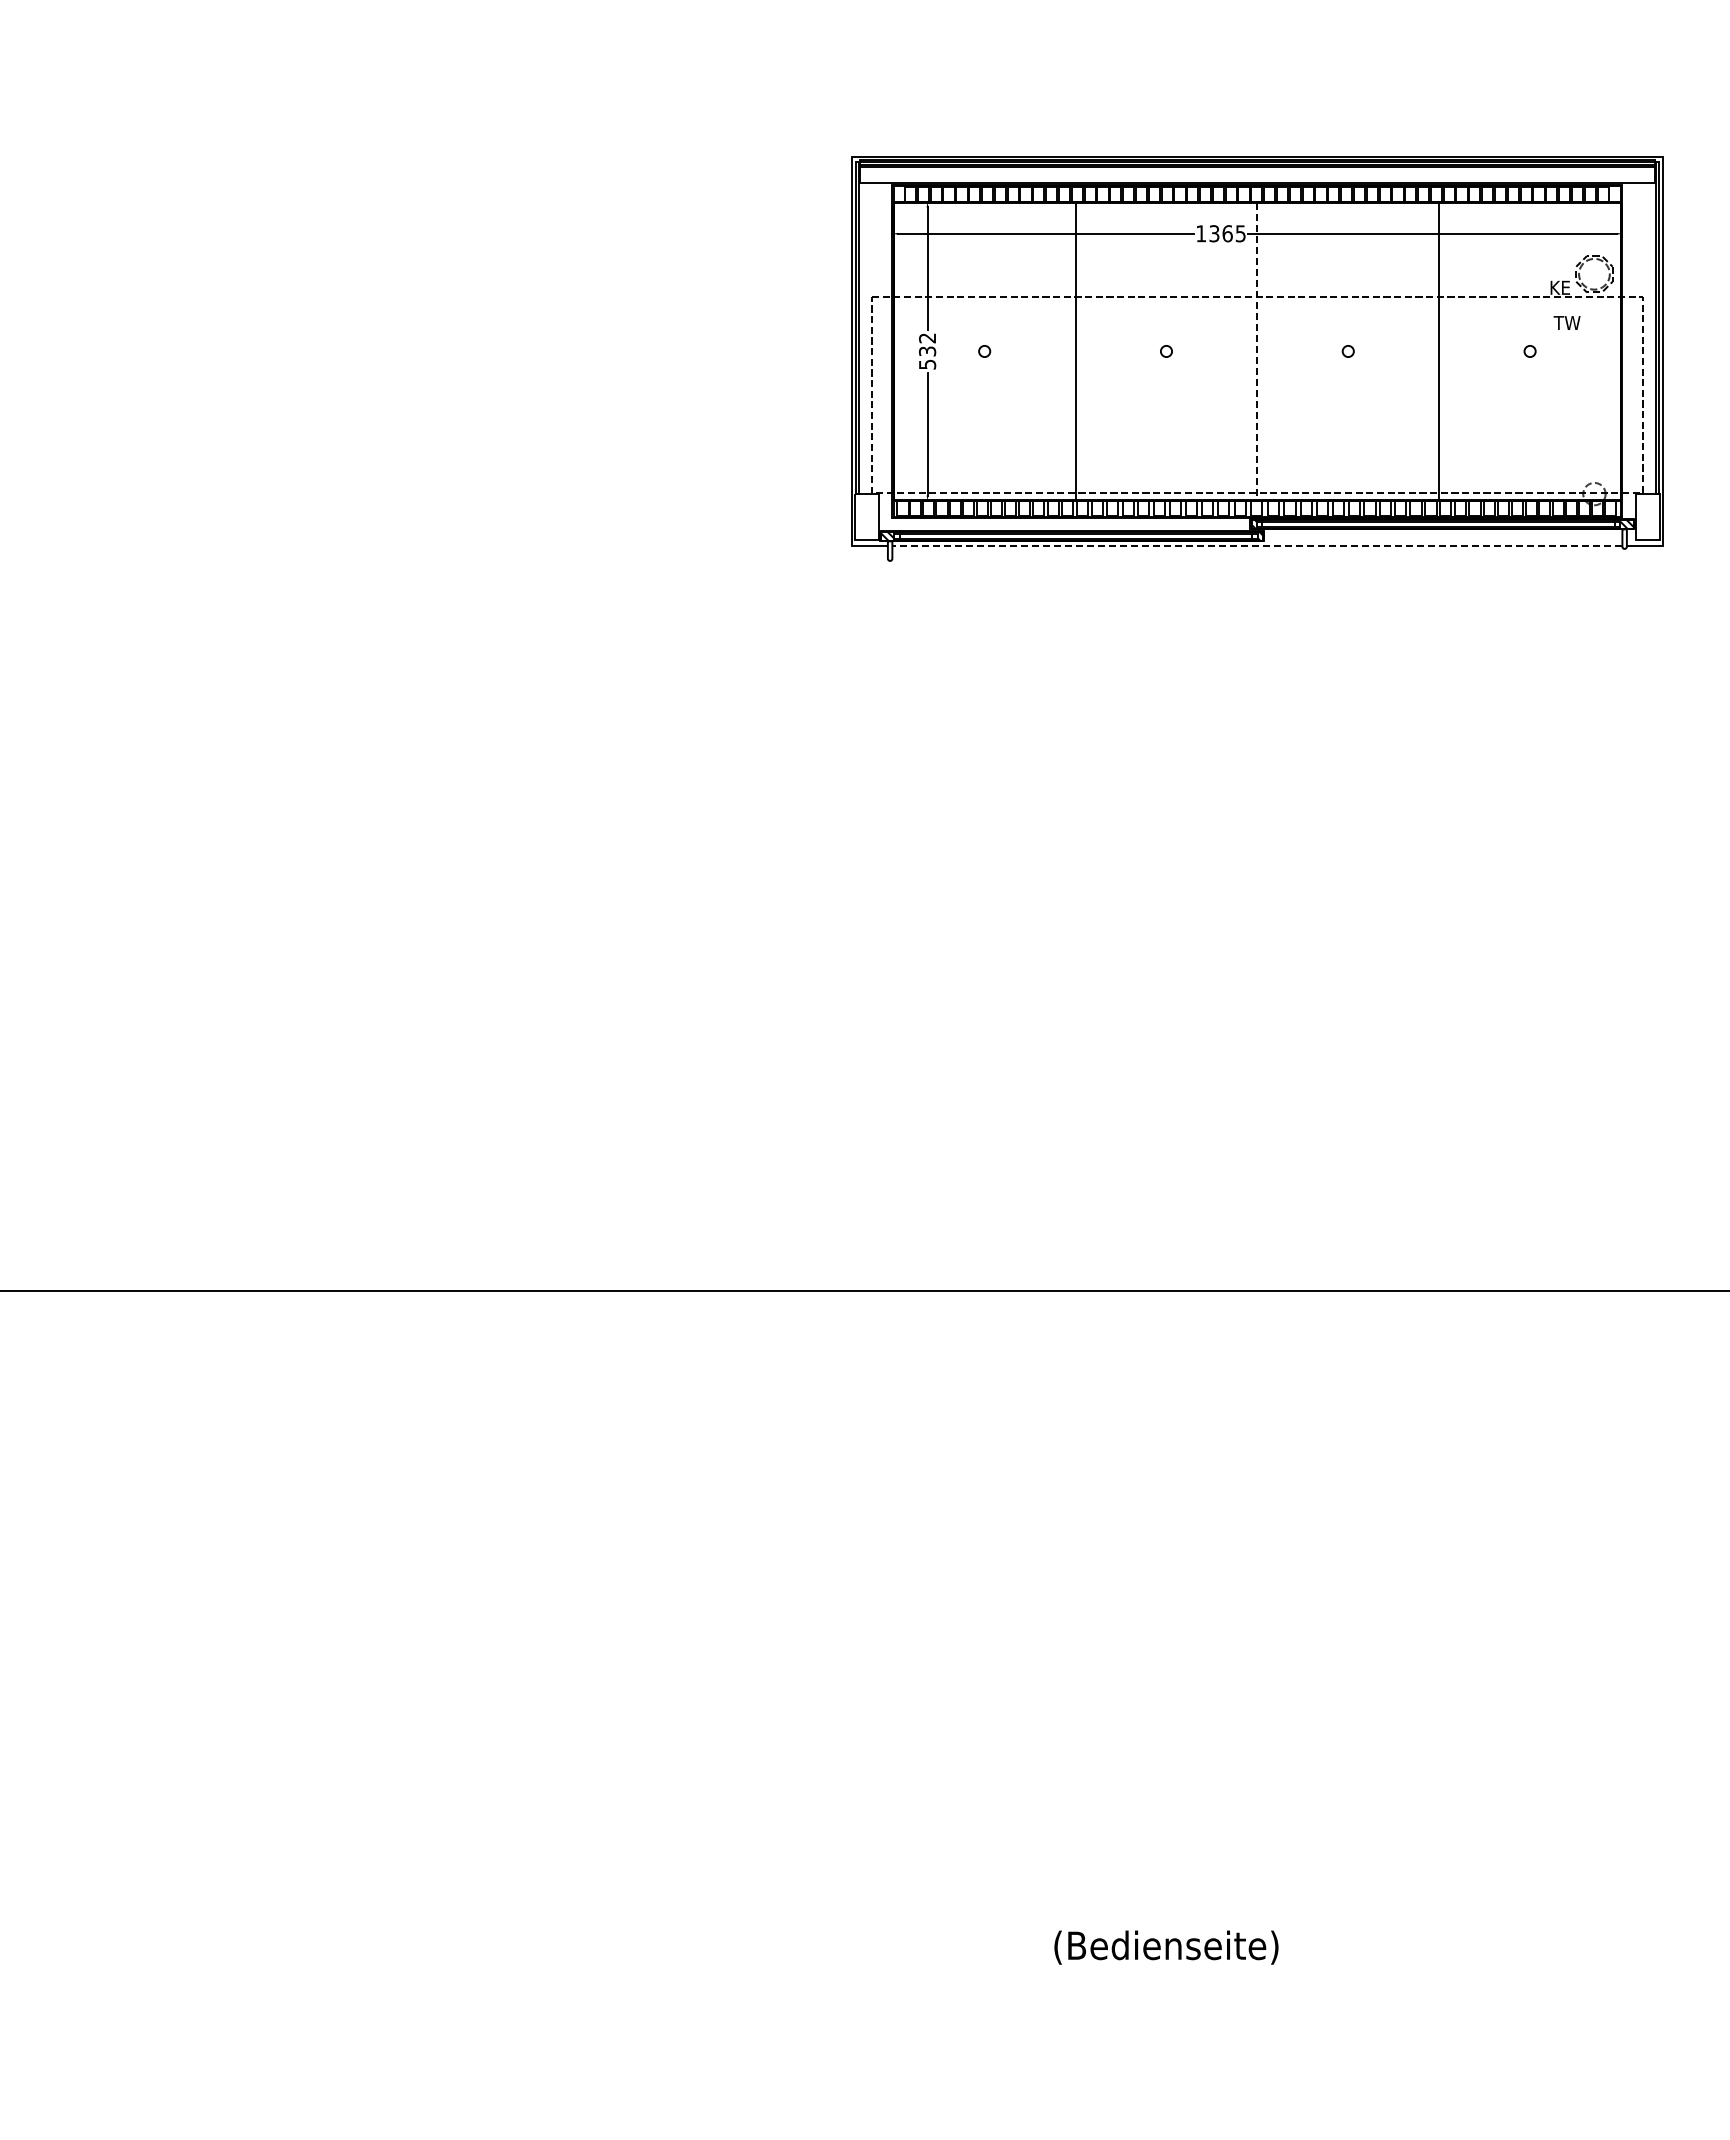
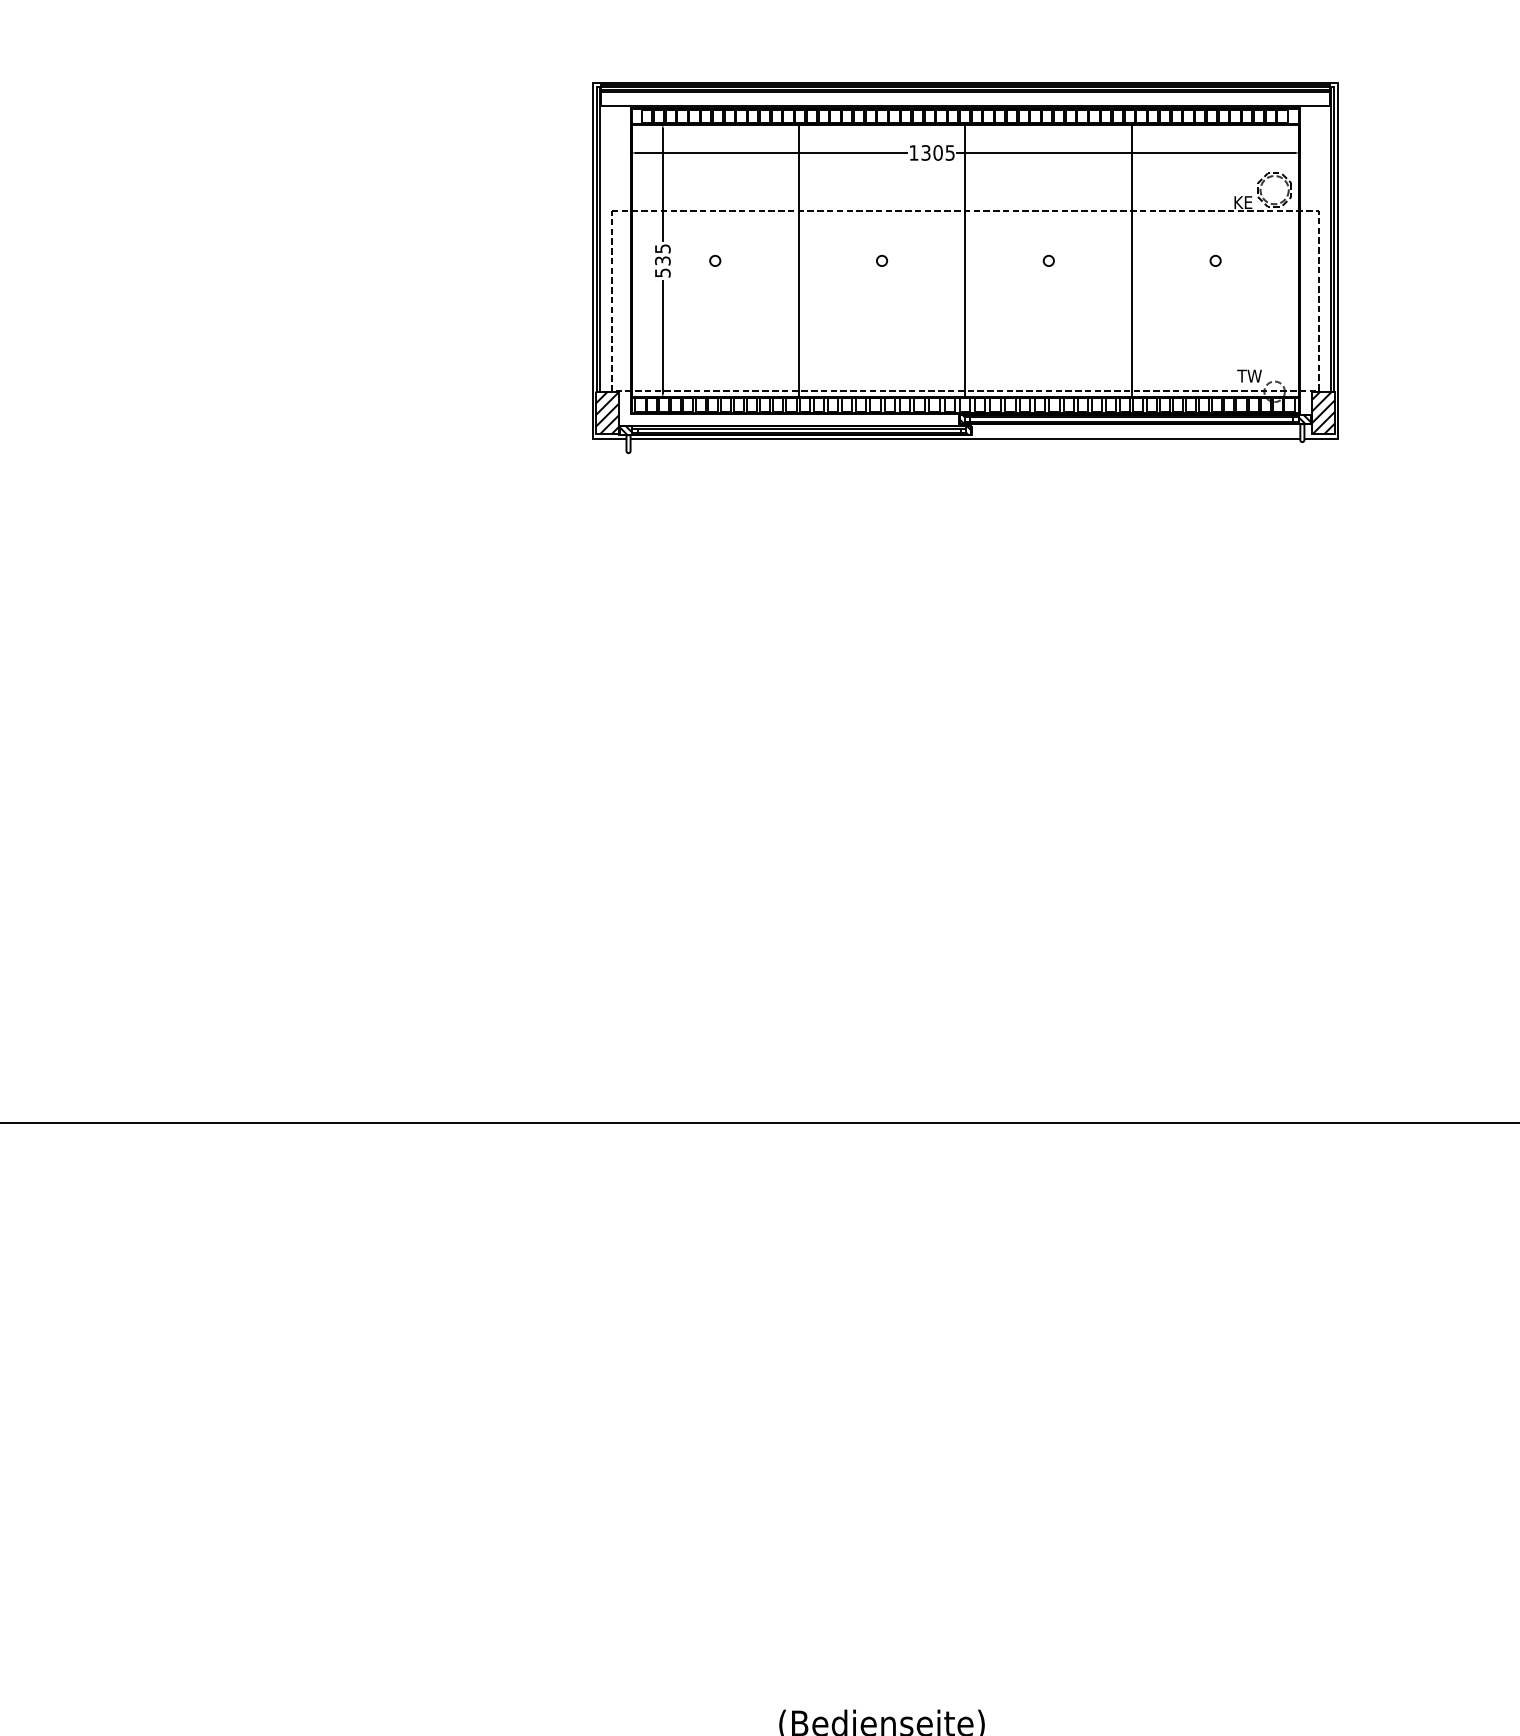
text: (1227, 233) -> (938, 152), 1365 -> 1305
text: (1566, 322) -> (1249, 375), moved
text: (927, 338) -> (662, 249), 532 -> 535
line: (1257, 351) -> (965, 260), dashed -> solid
hatch: (866, 516) -> (606, 412), added
hatch: (1647, 516) -> (1323, 412), added
line: (1256, 545) -> (964, 438), dashed -> solid

